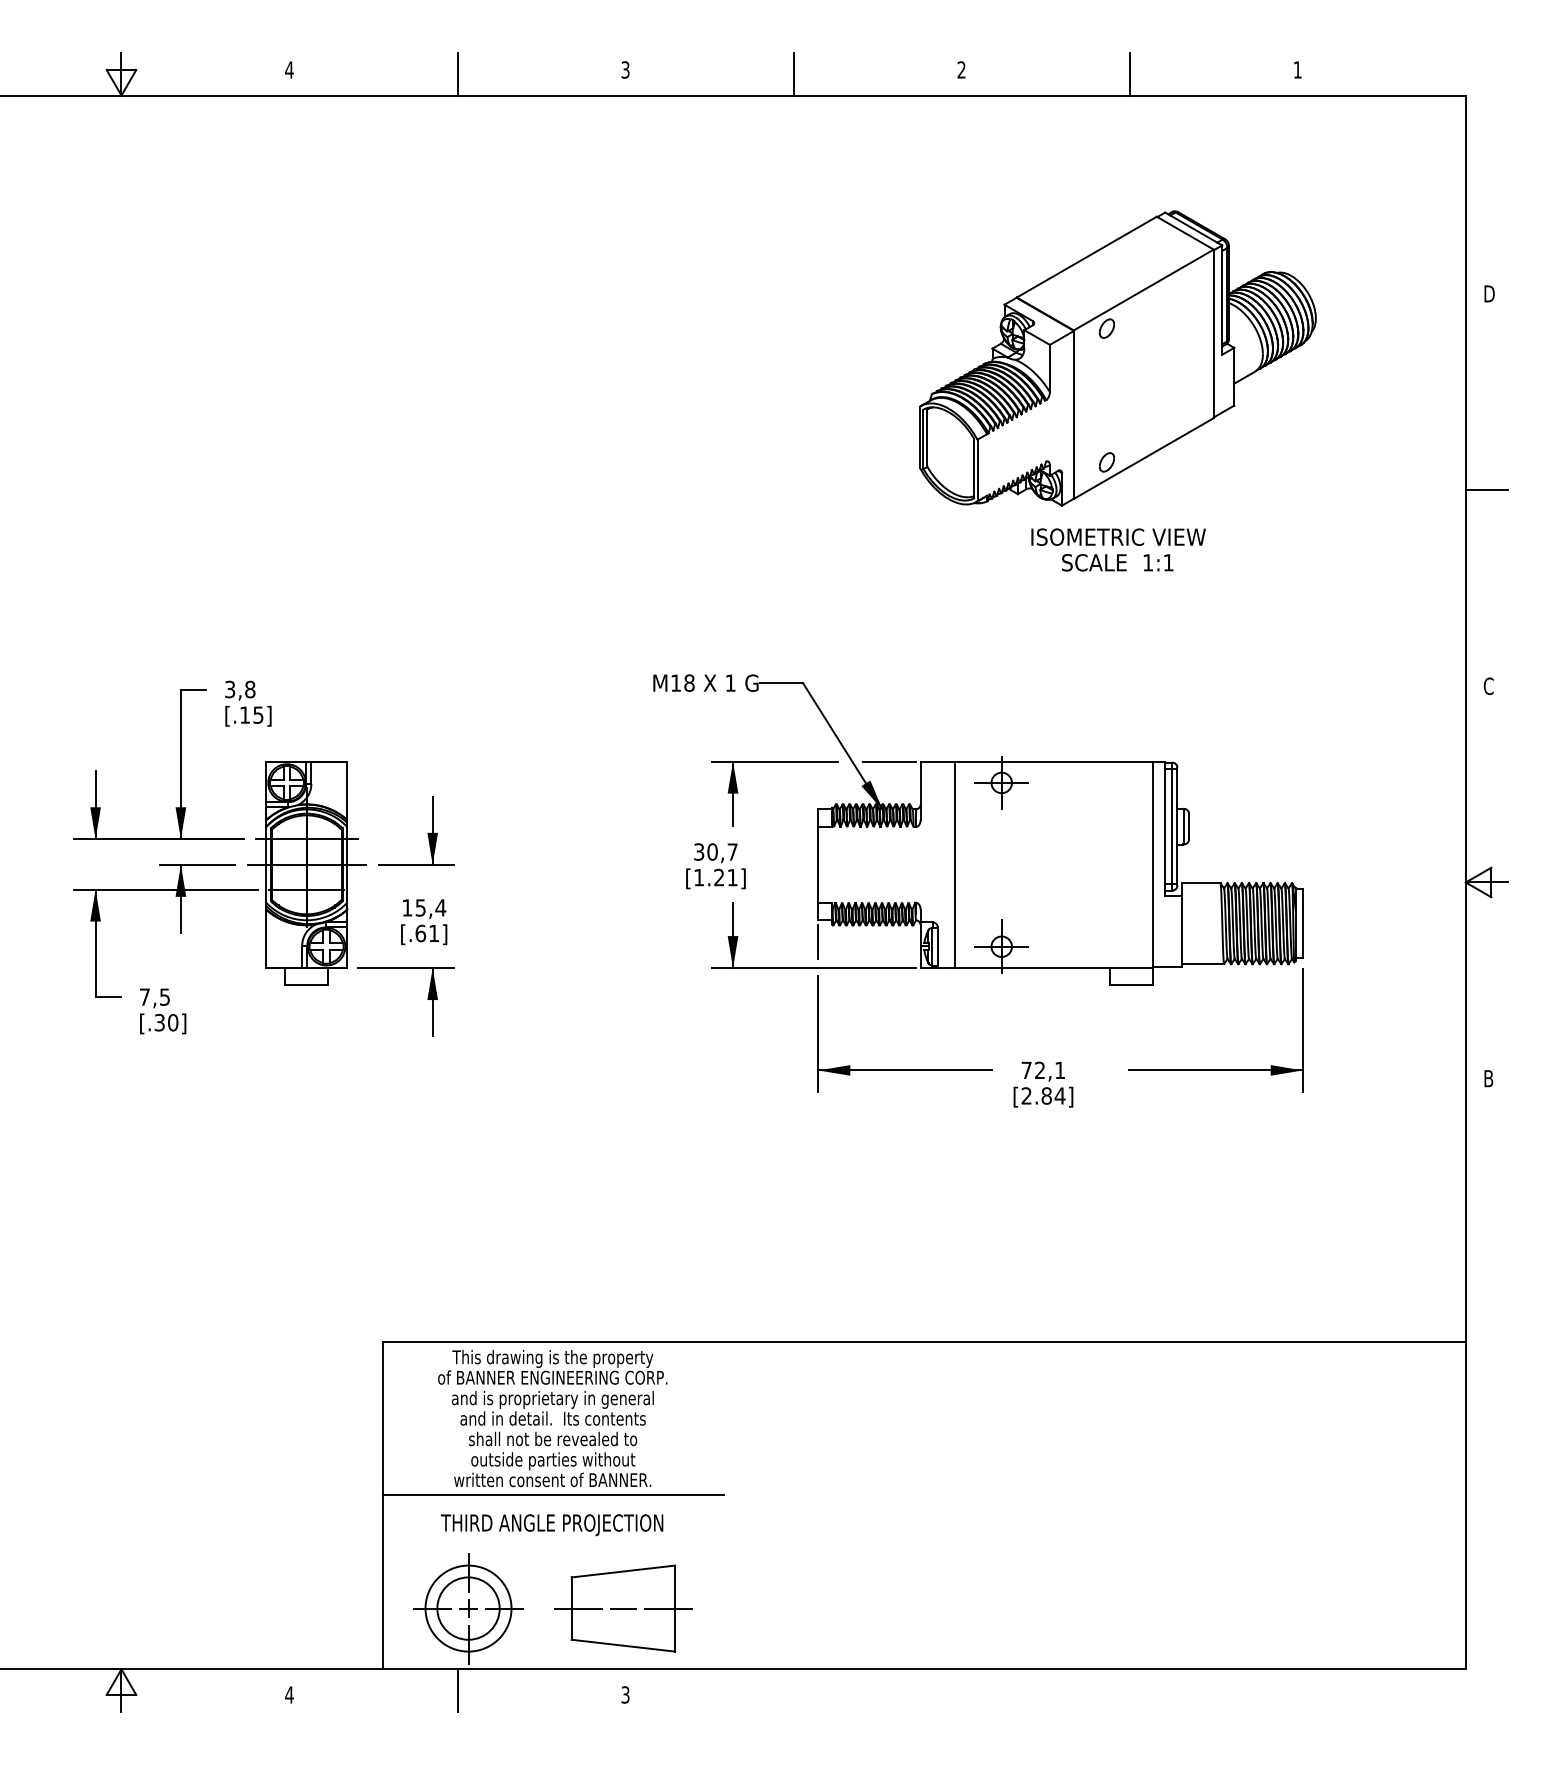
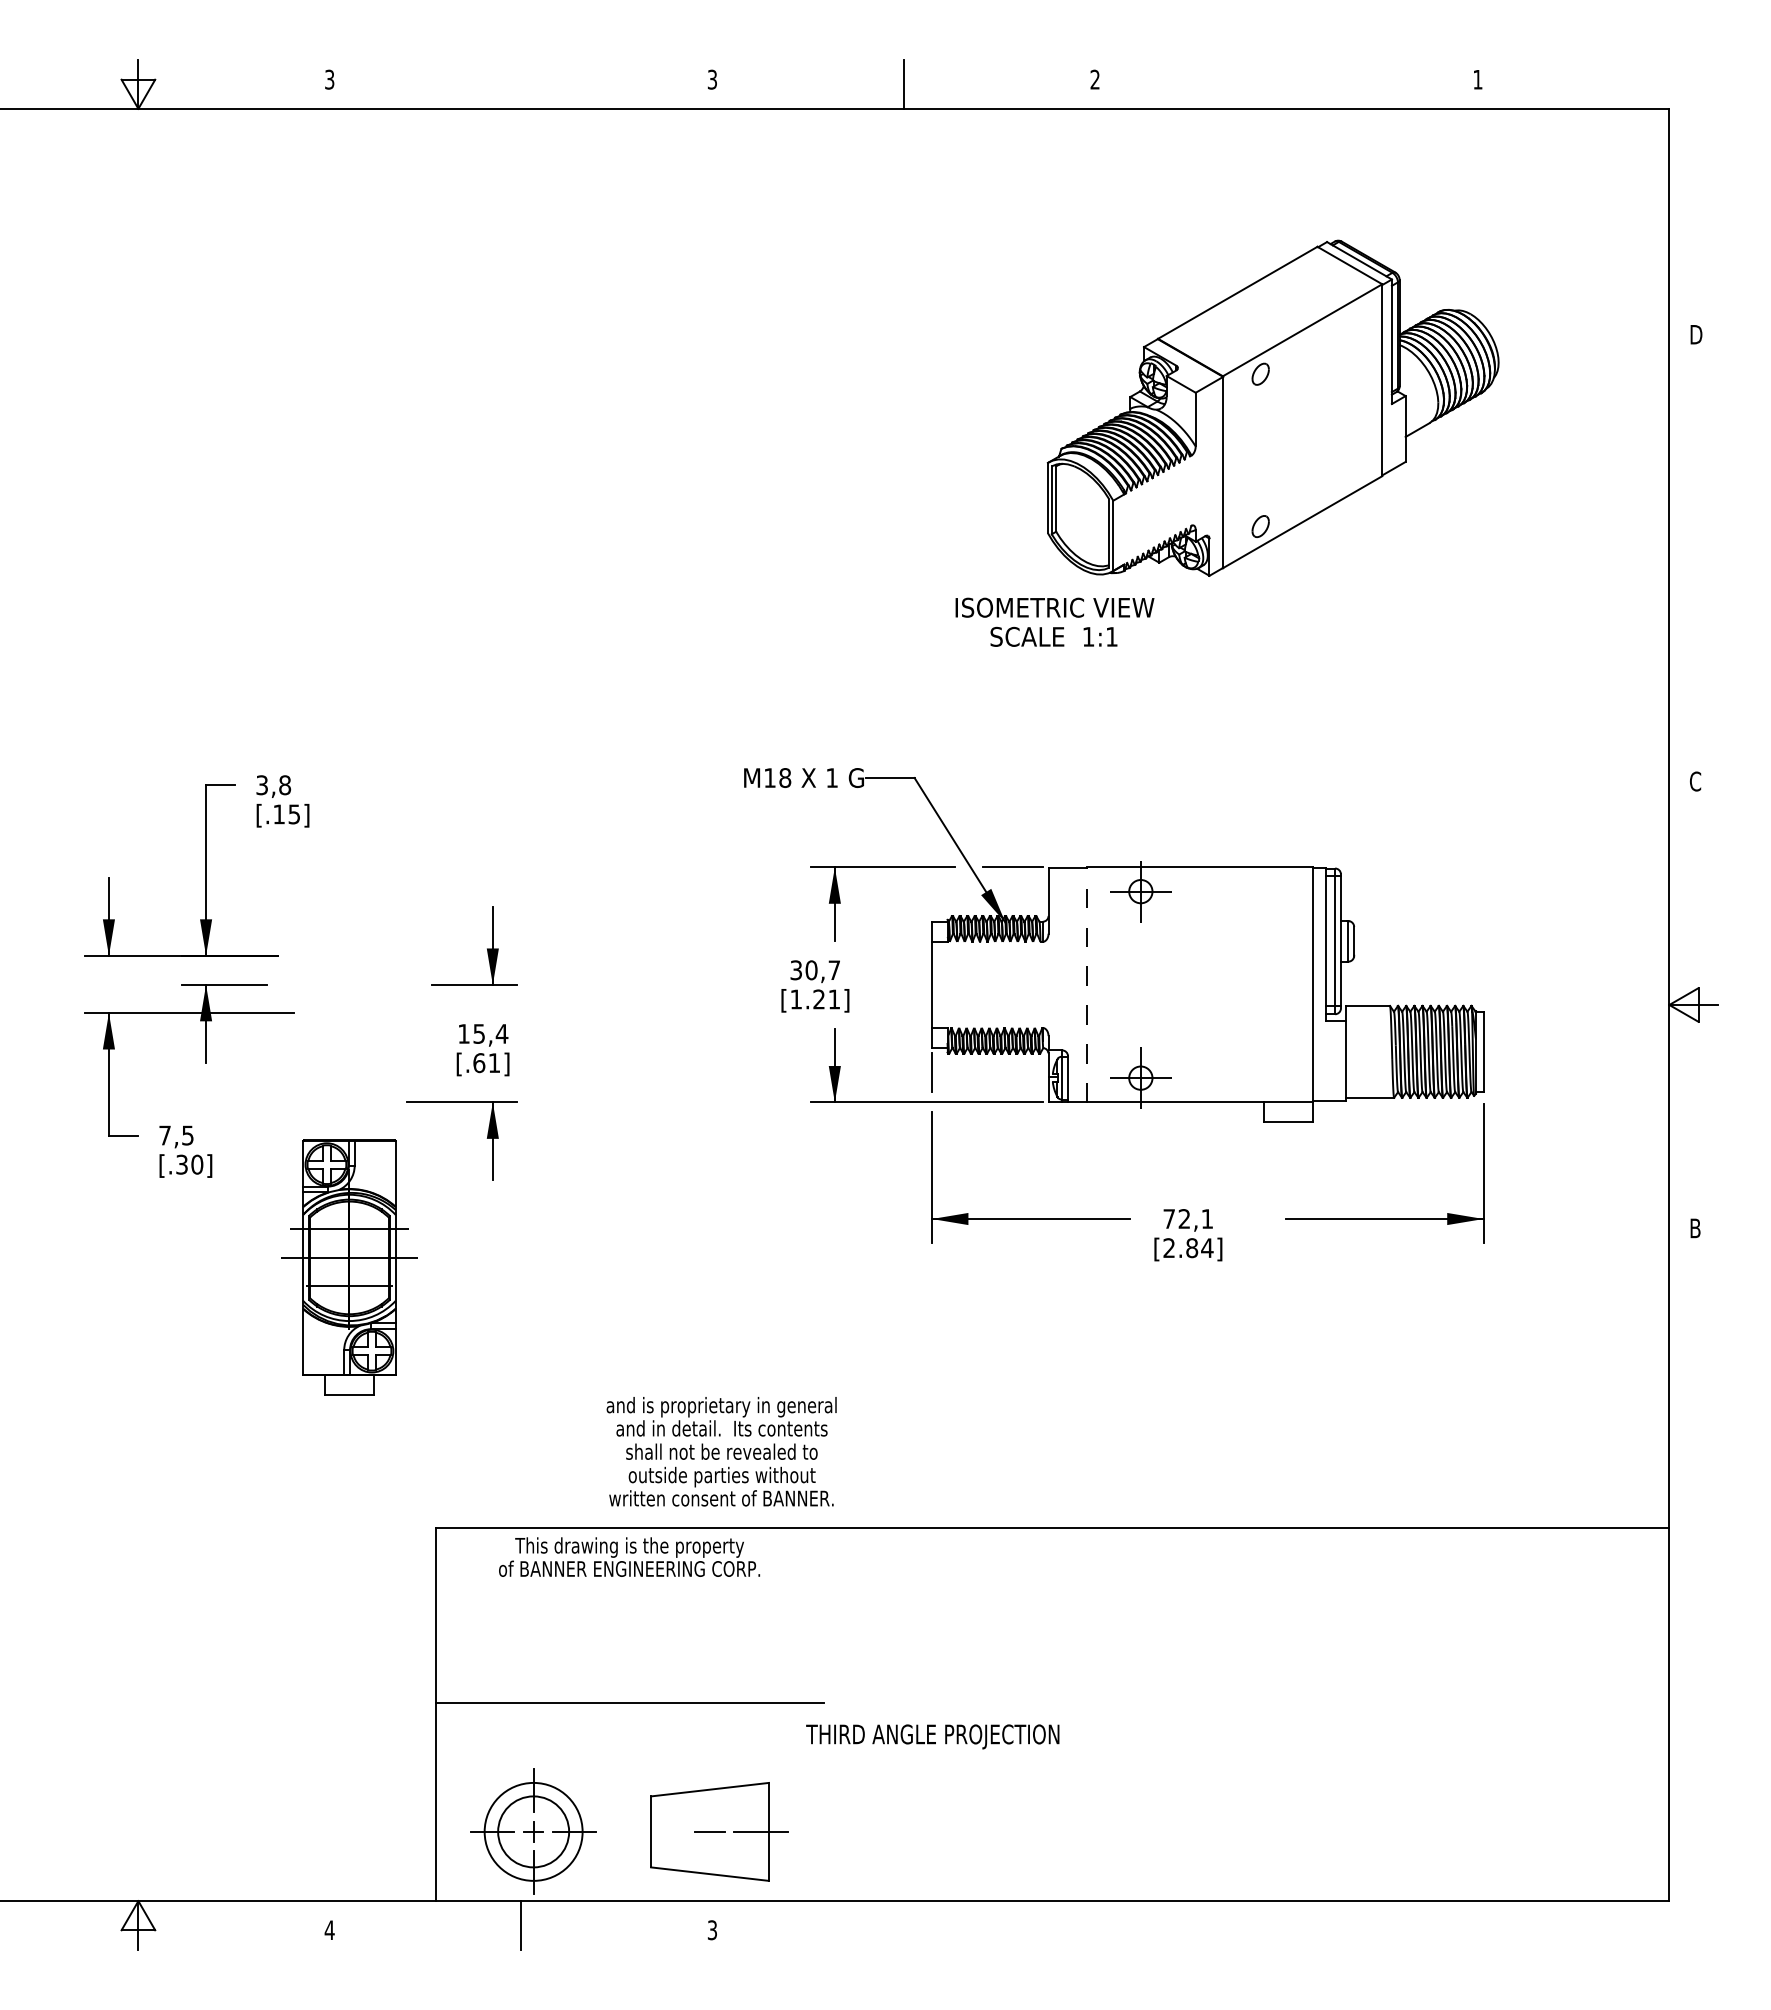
text: (289, 69) -> (329, 79), 4 -> 3
line: (457, 74) -> (521, 84), removed
line: (1129, 74) -> (1286, 84), removed
line: (1487, 490) -> (1693, 558), removed
text: (1118, 549) -> (1054, 621), moved
line: (954, 864) -> (1087, 984), solid -> dashed
part: (306, 873) -> (349, 1267), moved
text: (552, 1438) -> (721, 1451), moved
text: (551, 1524) -> (932, 1736), moved
line: (578, 1608) -> (658, 1831), removed

